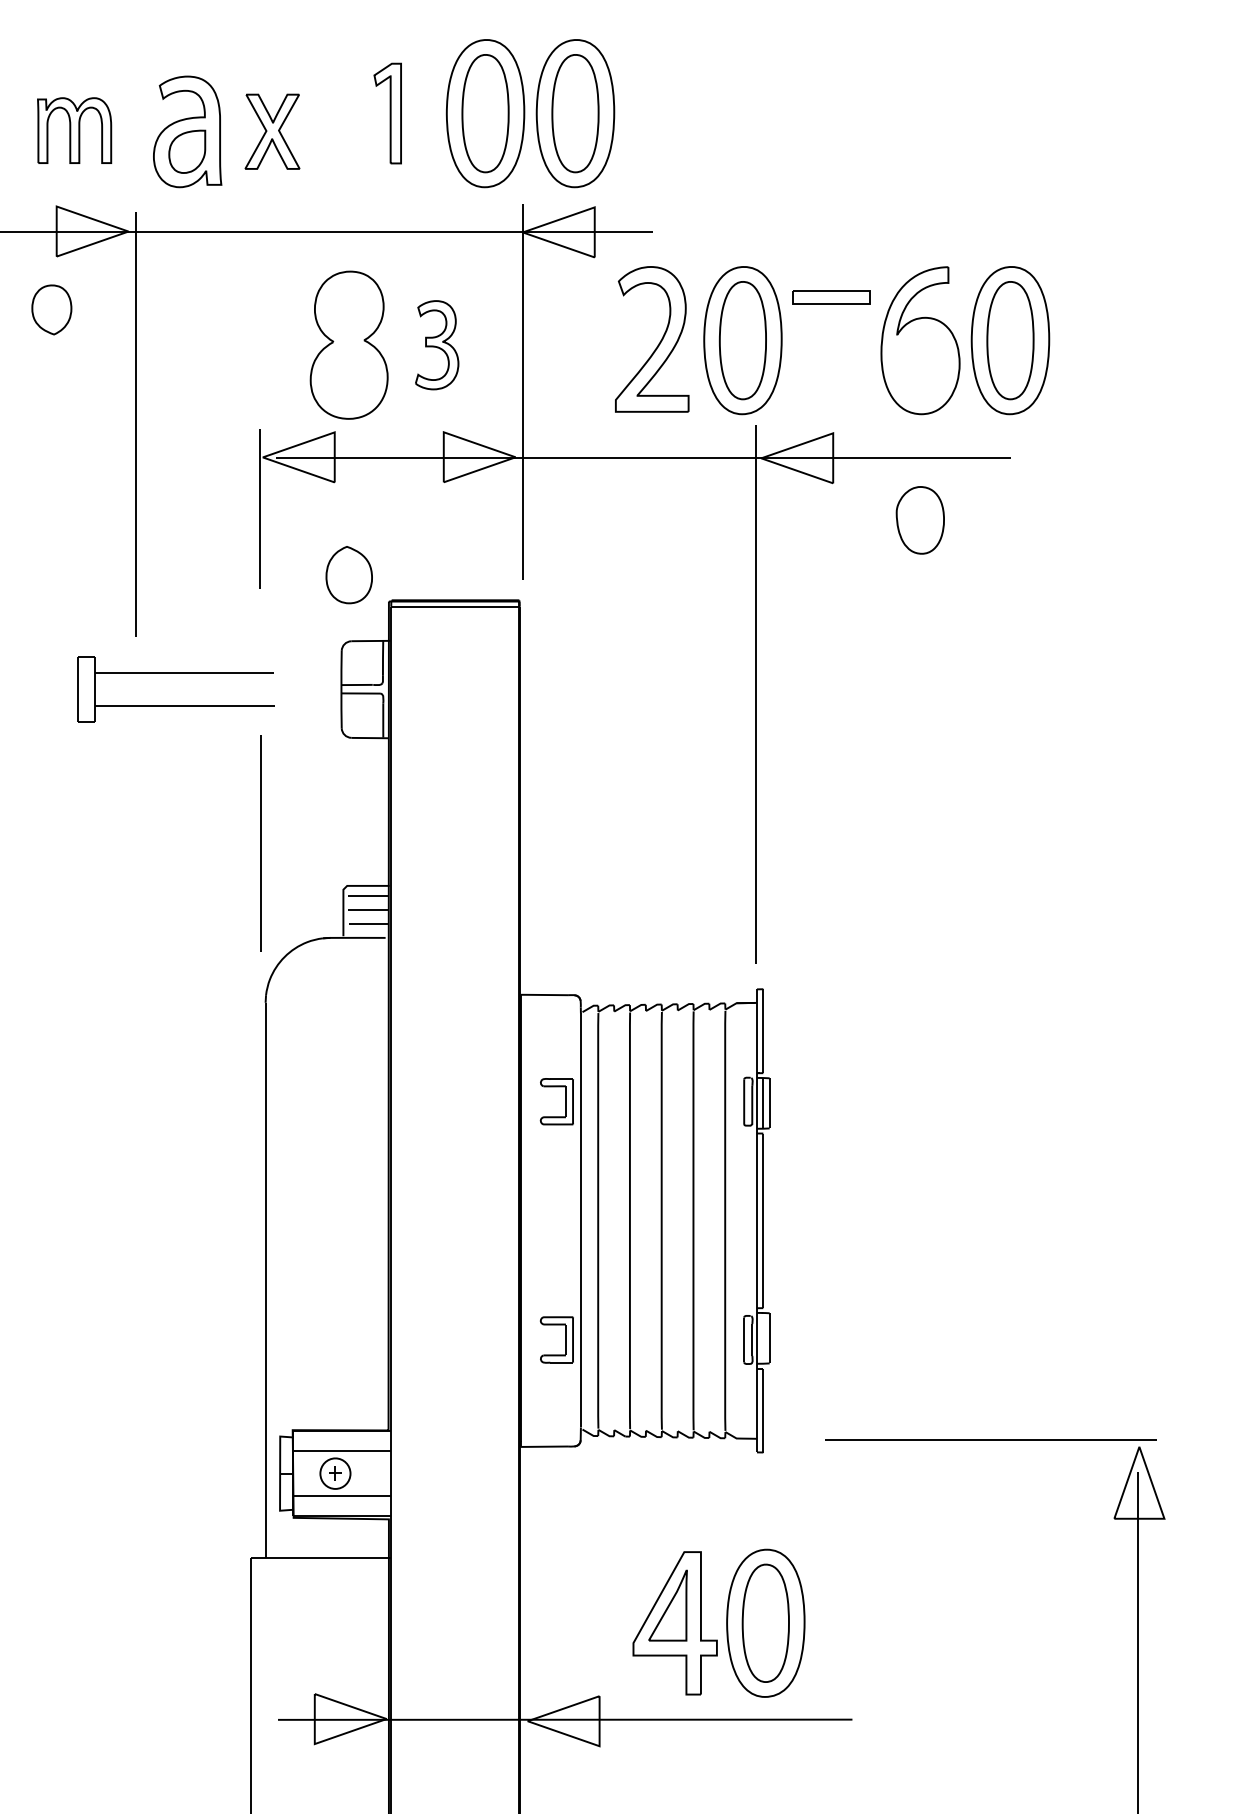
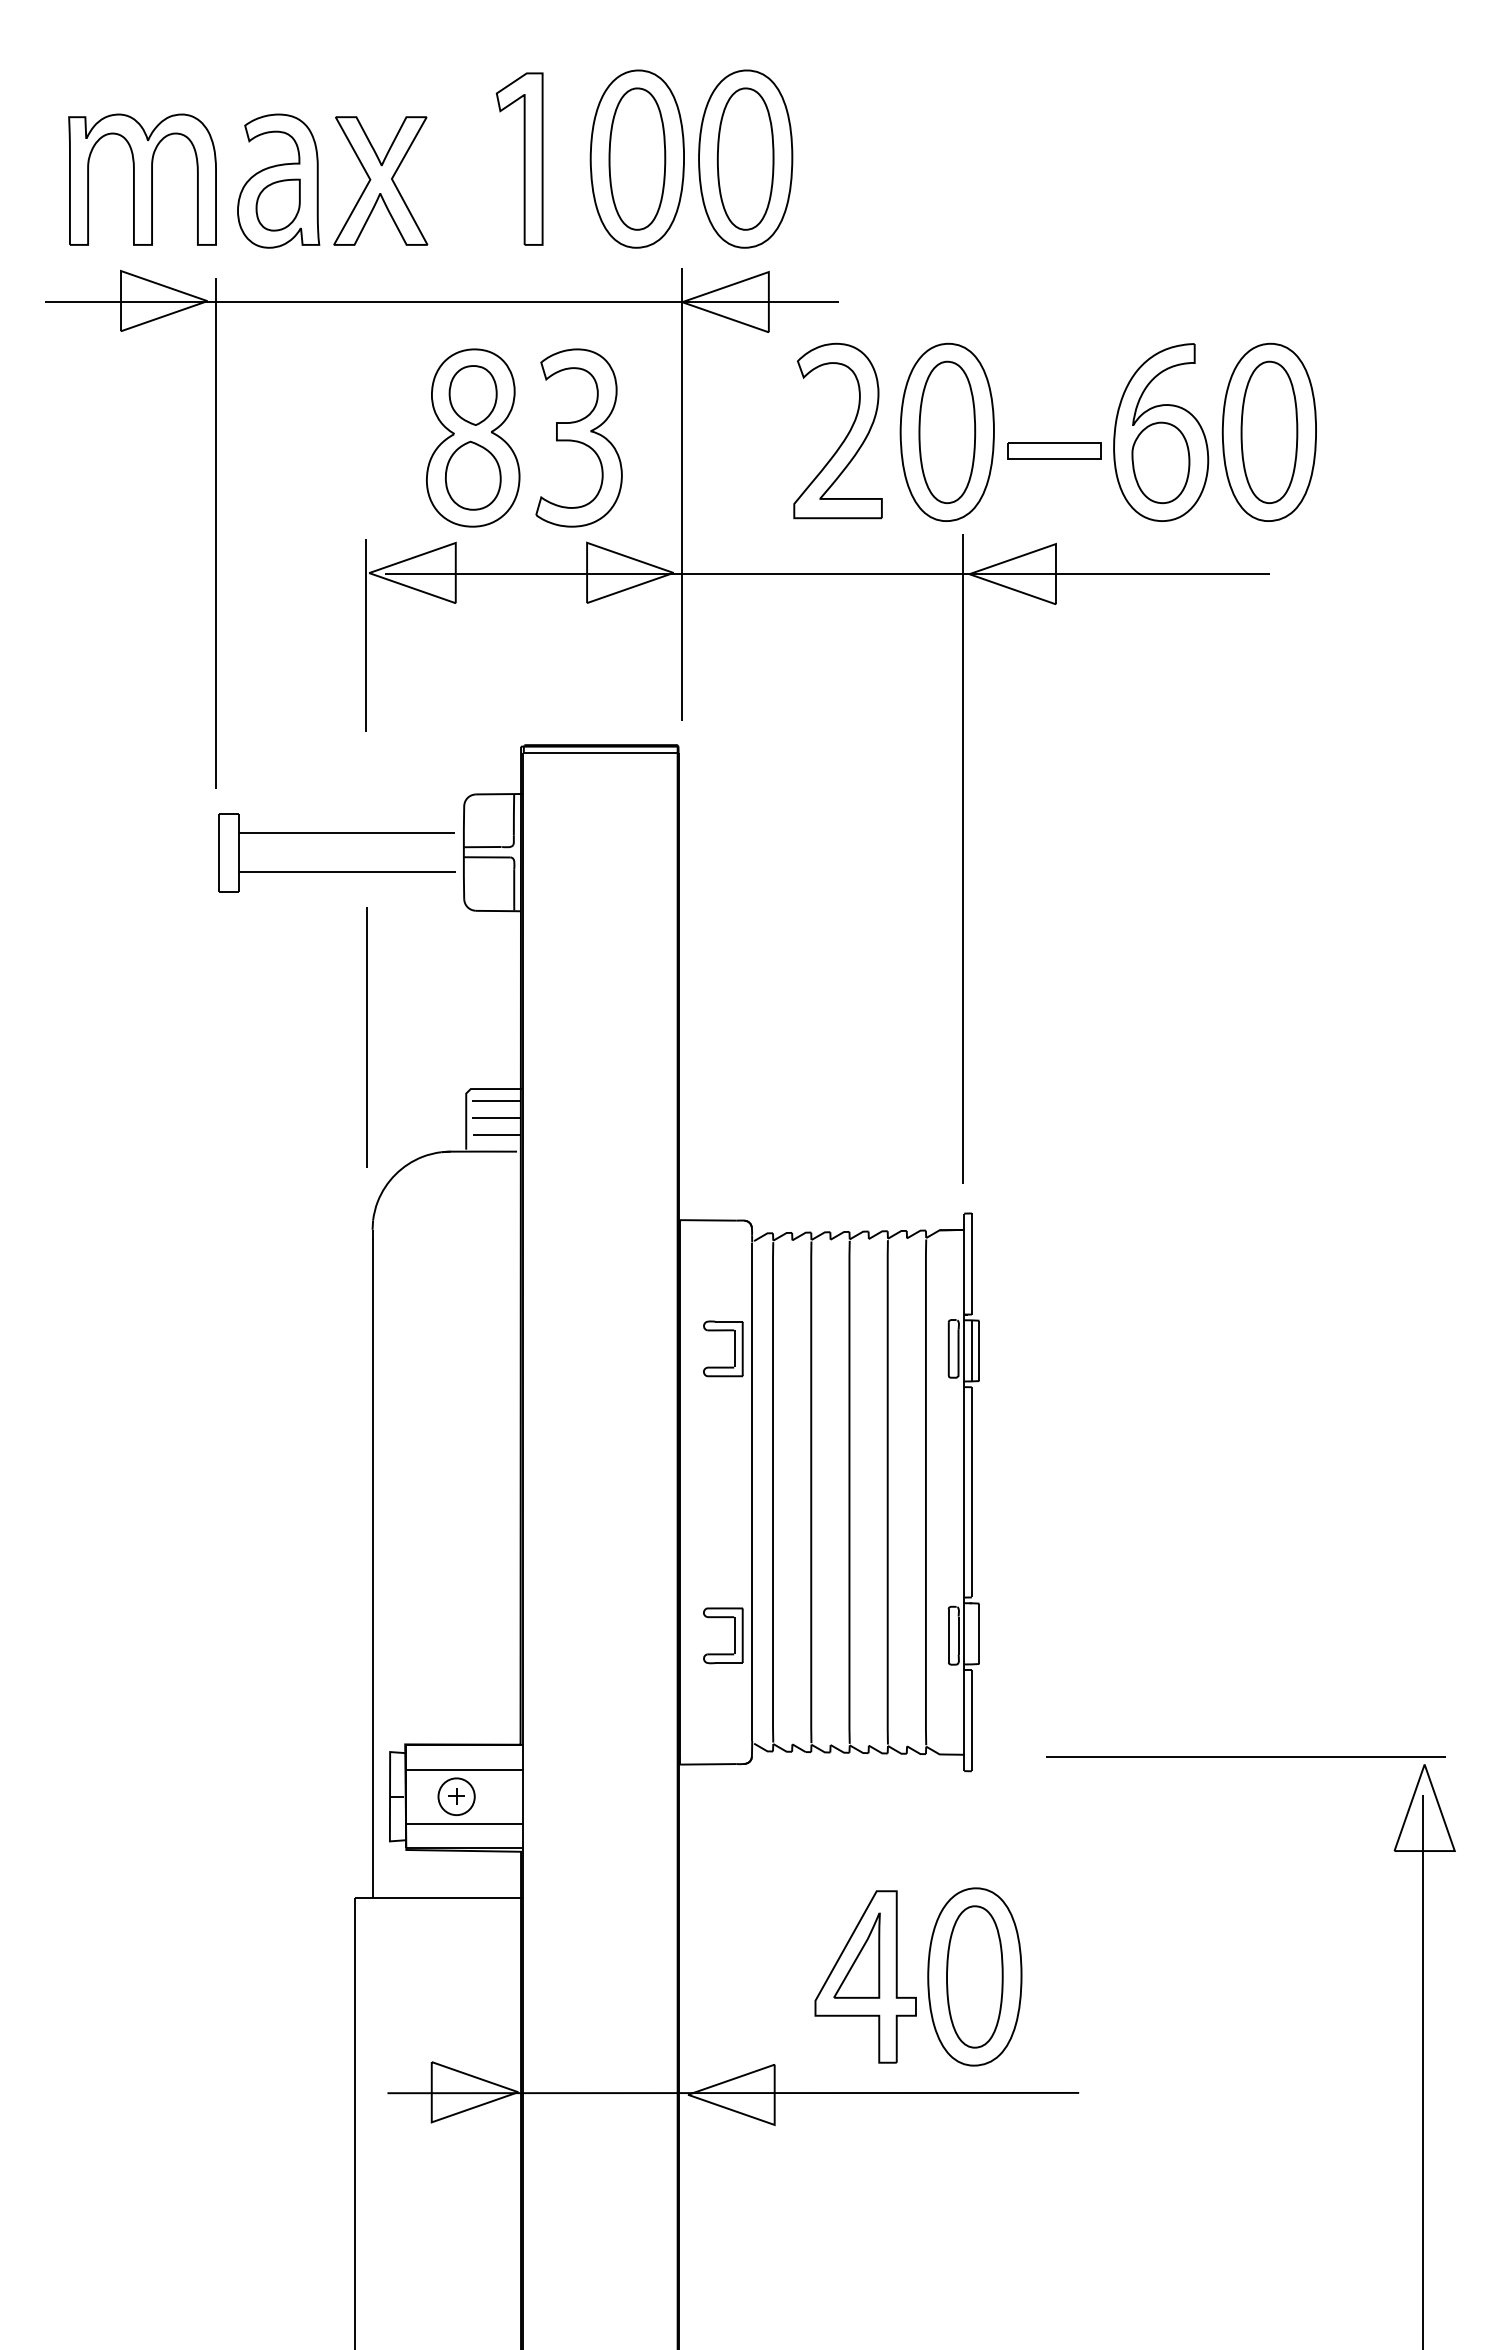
part: (387, 113) -> (519, 158), size x1.43
part: (74, 130) -> (142, 179), size x1.67
part: (272, 131) -> (380, 180), size x1.43
part: (831, 296) -> (1054, 450), moved
part: (51, 309) -> (472, 395), moved
part: (436, 344) -> (578, 437), size x1.67
part: (920, 520) -> (1160, 462), moved
part: (349, 574) -> (473, 475), moved
part: (175, 673) -> (336, 833), moved

